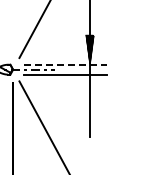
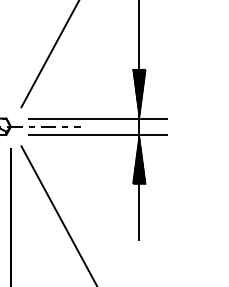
line: (65, 64) -> (98, 118), dashed -> solid
hatch: (89, 88) -> (138, 158), added

